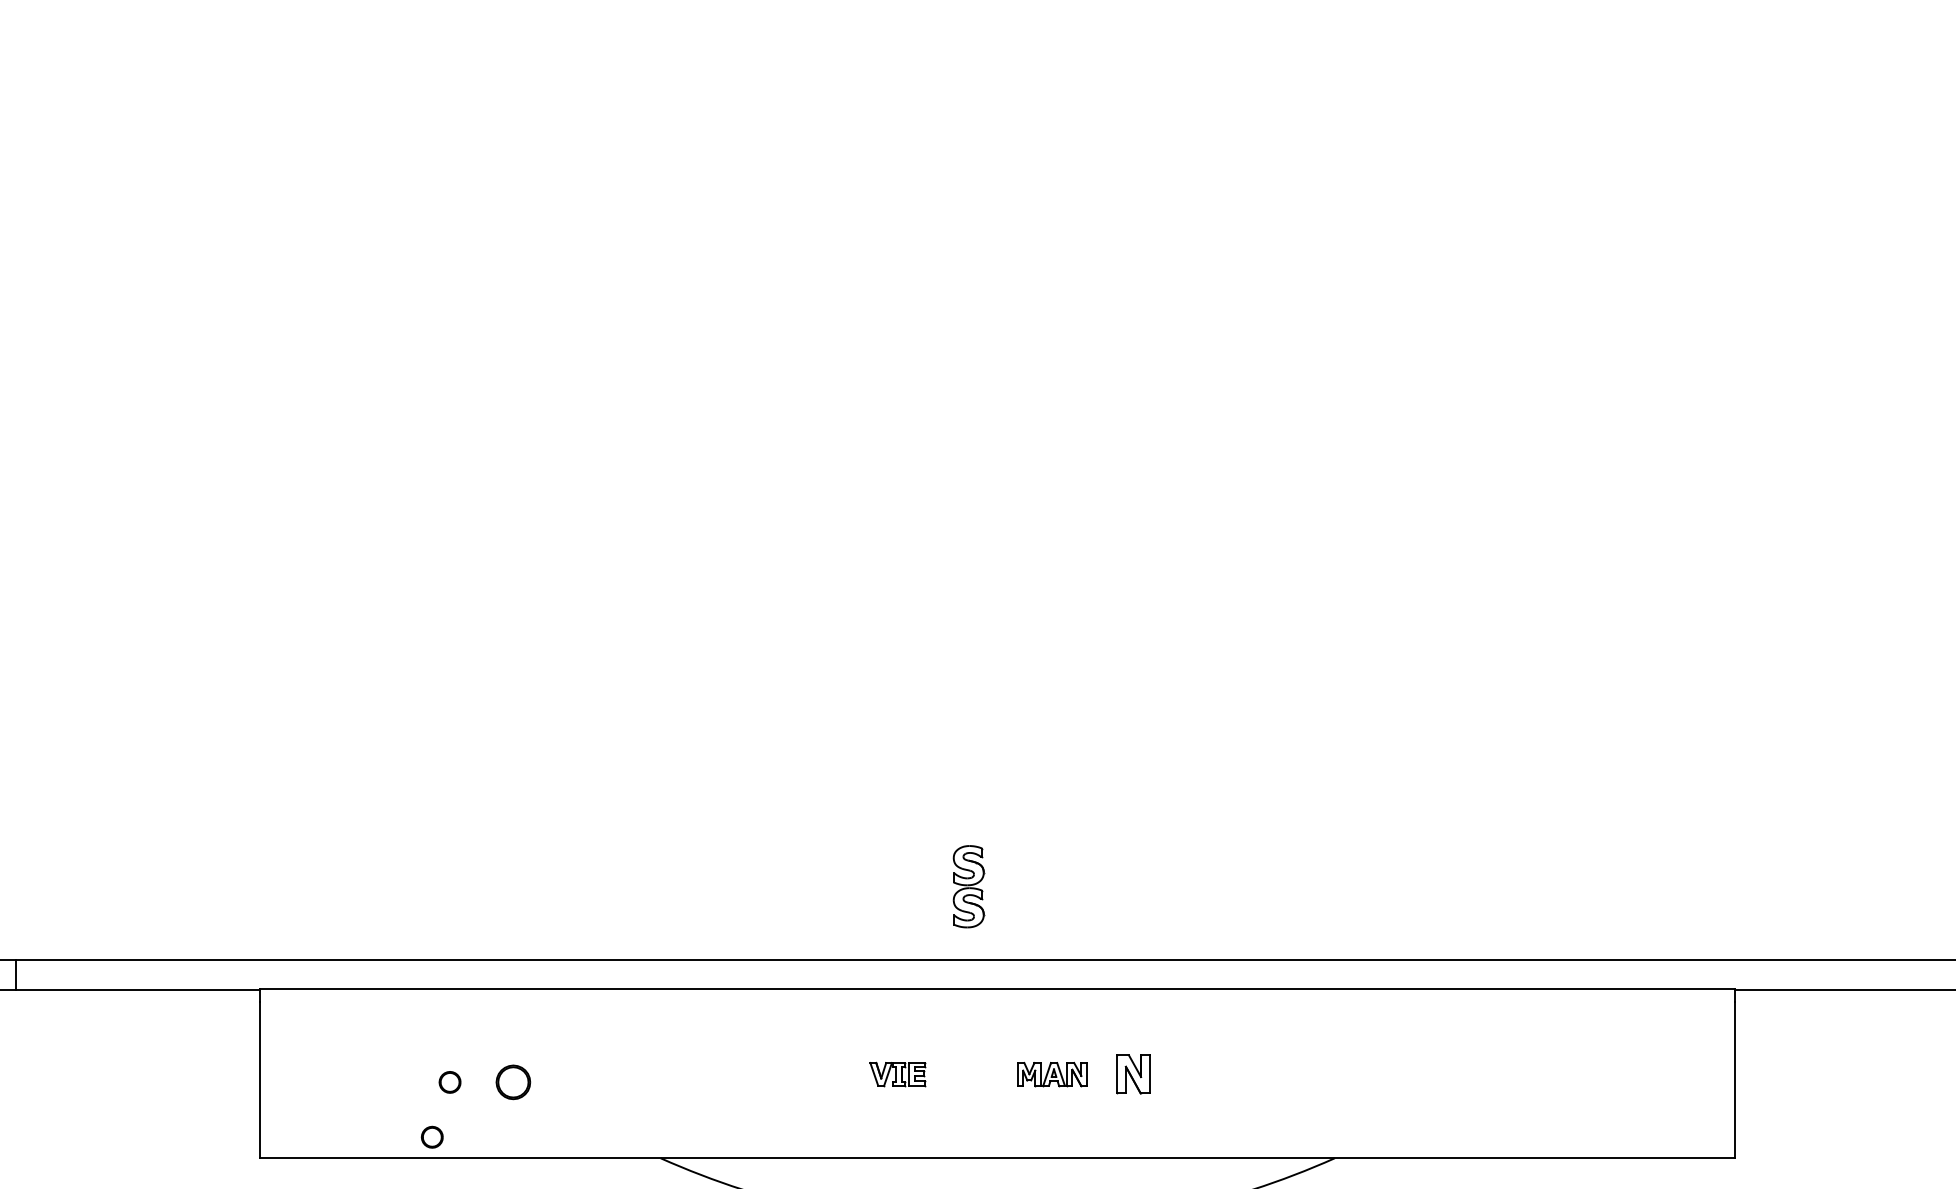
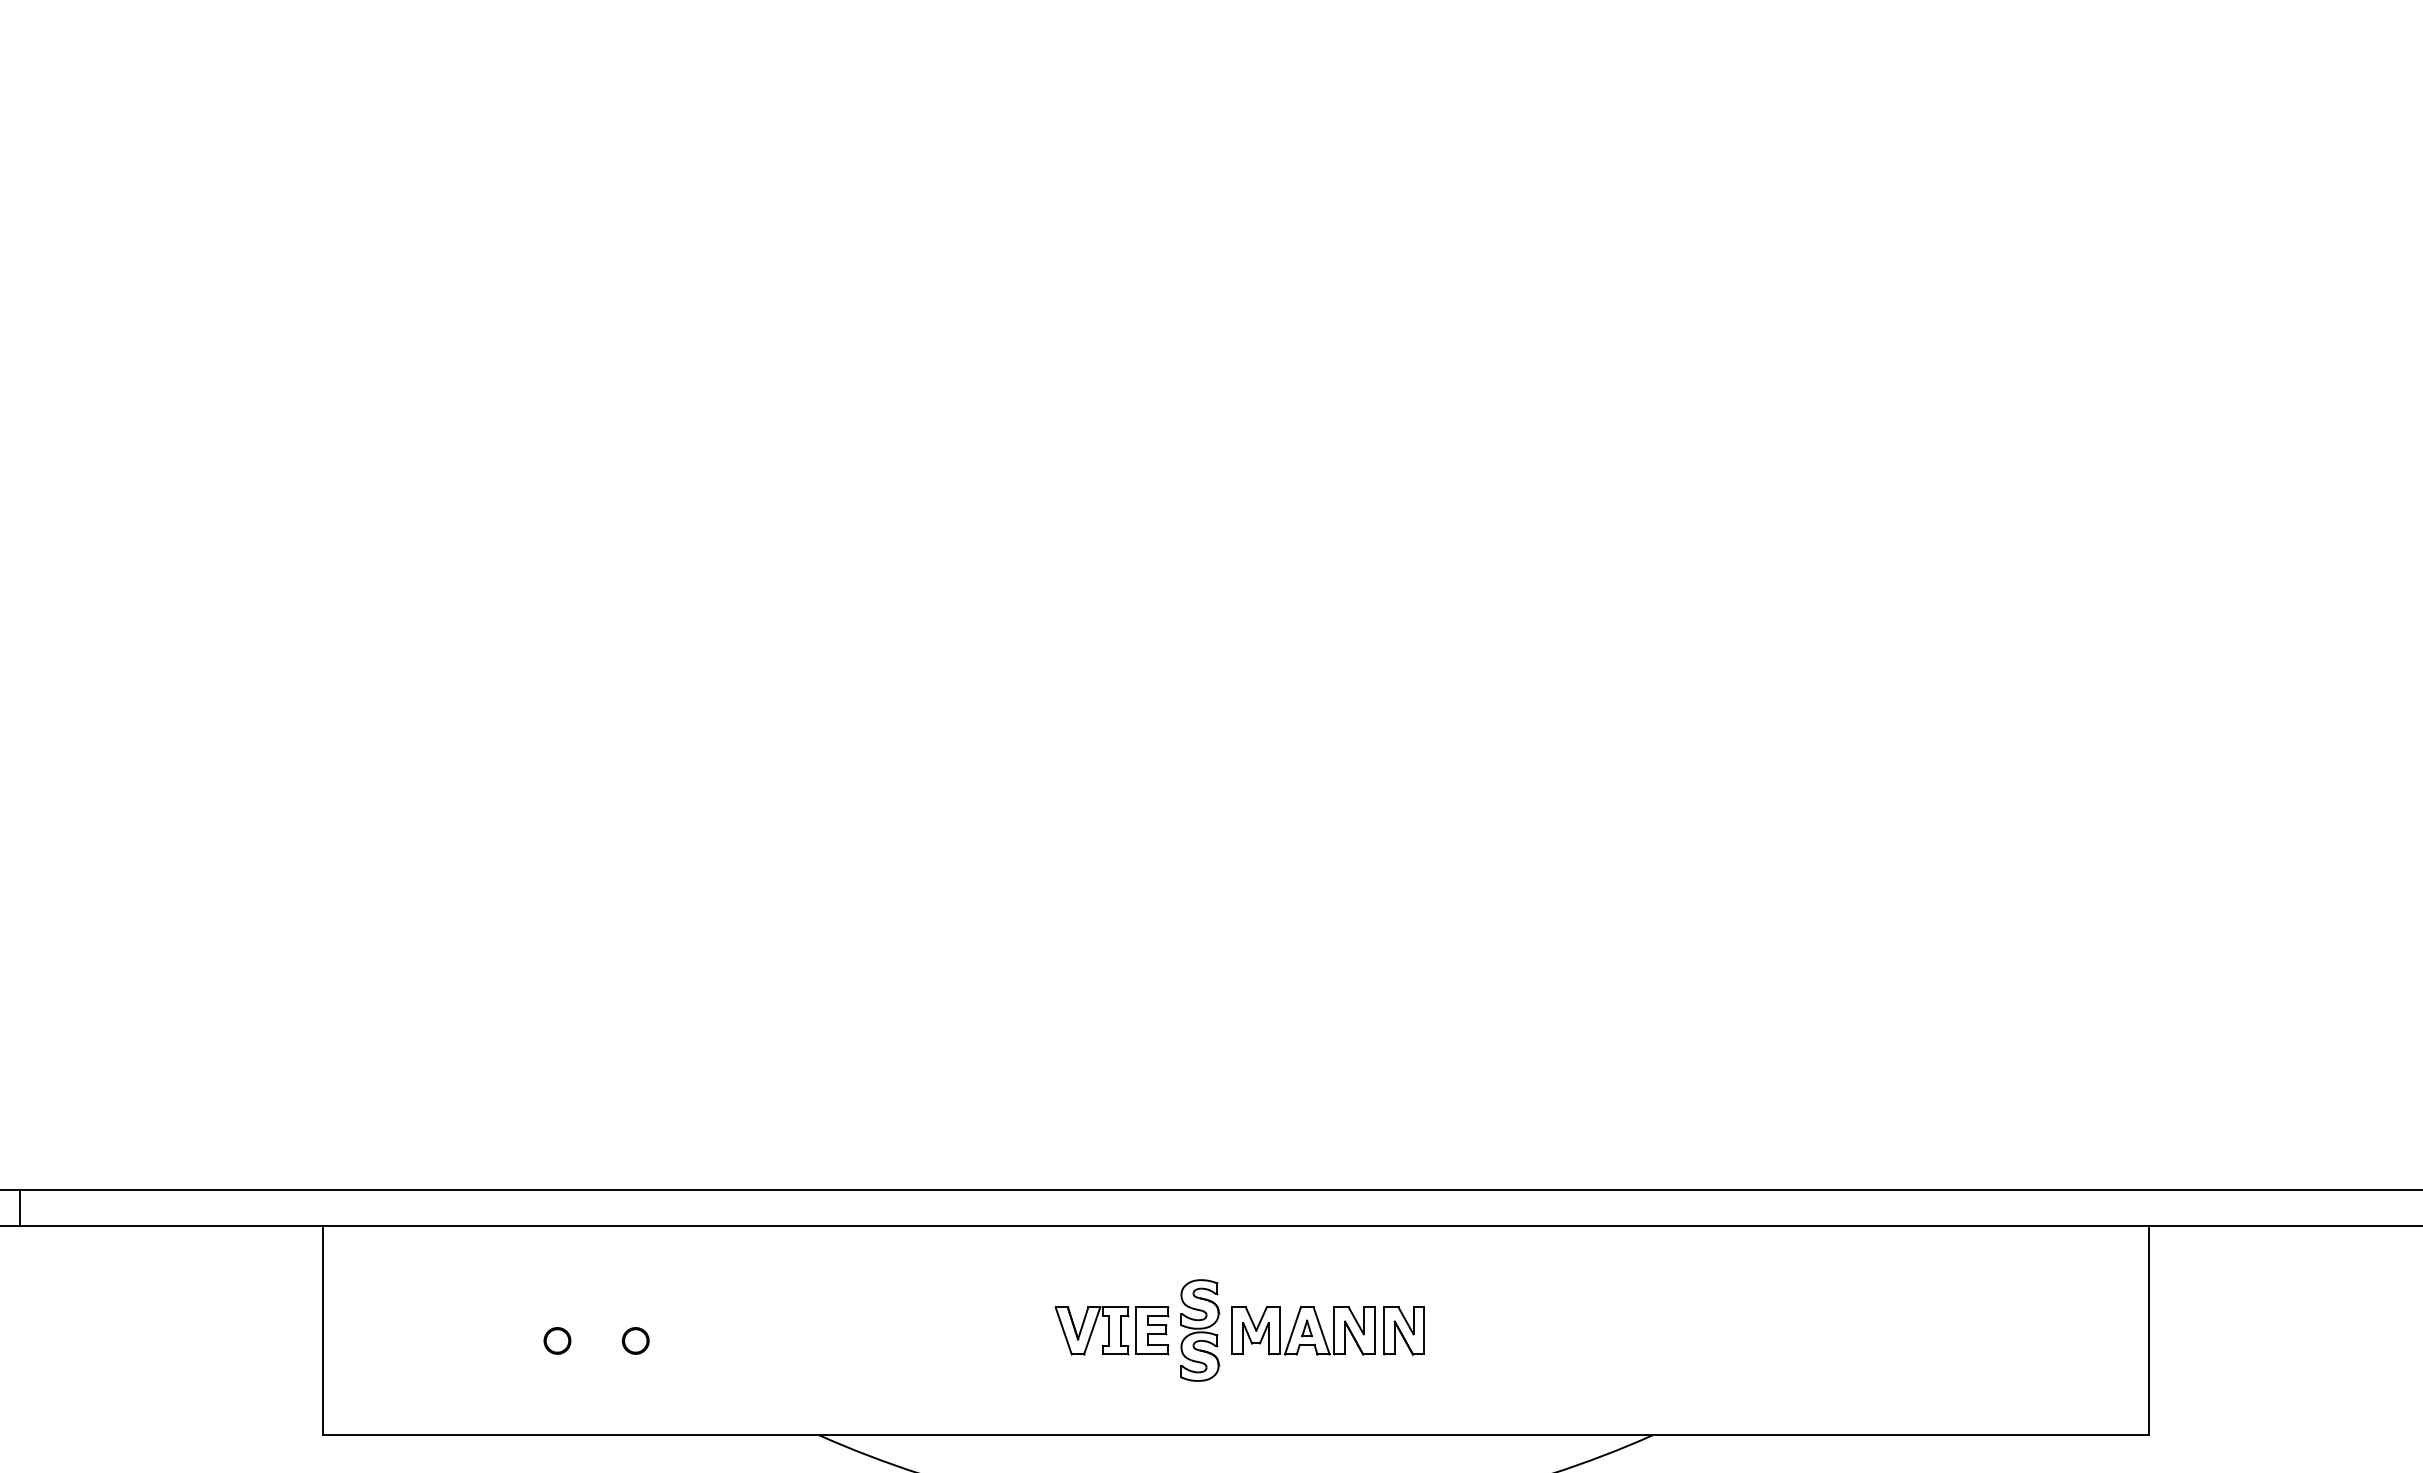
part: (969, 886) -> (1200, 1330), moved
part: (897, 1073) -> (1111, 1330), size x1.67
part: (1052, 1073) -> (1303, 1330), size x1.67
part: (513, 1082) -> (635, 1340), size x0.62
part: (432, 1136) -> (535, 1408), removed

